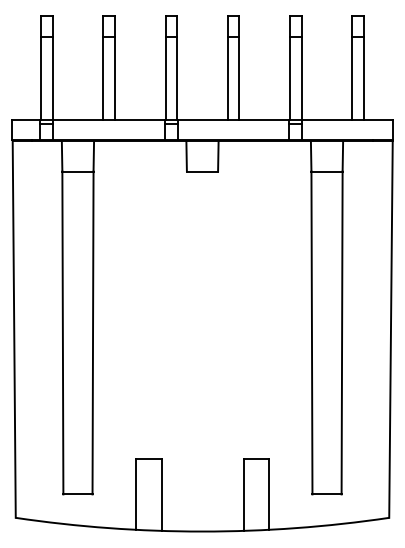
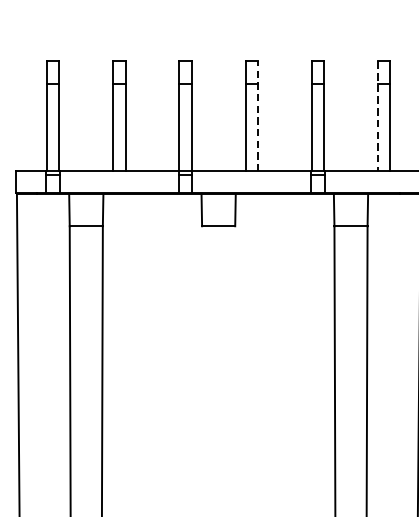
line: (239, 68) -> (257, 116), solid -> dashed
line: (352, 68) -> (378, 116), solid -> dashed

